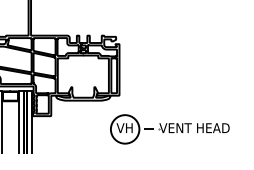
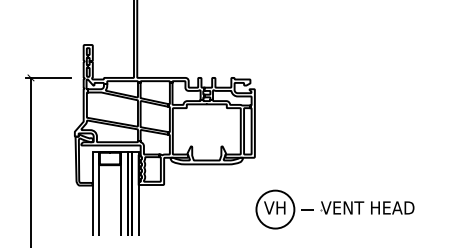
part: (169, 129) -> (334, 209), moved

